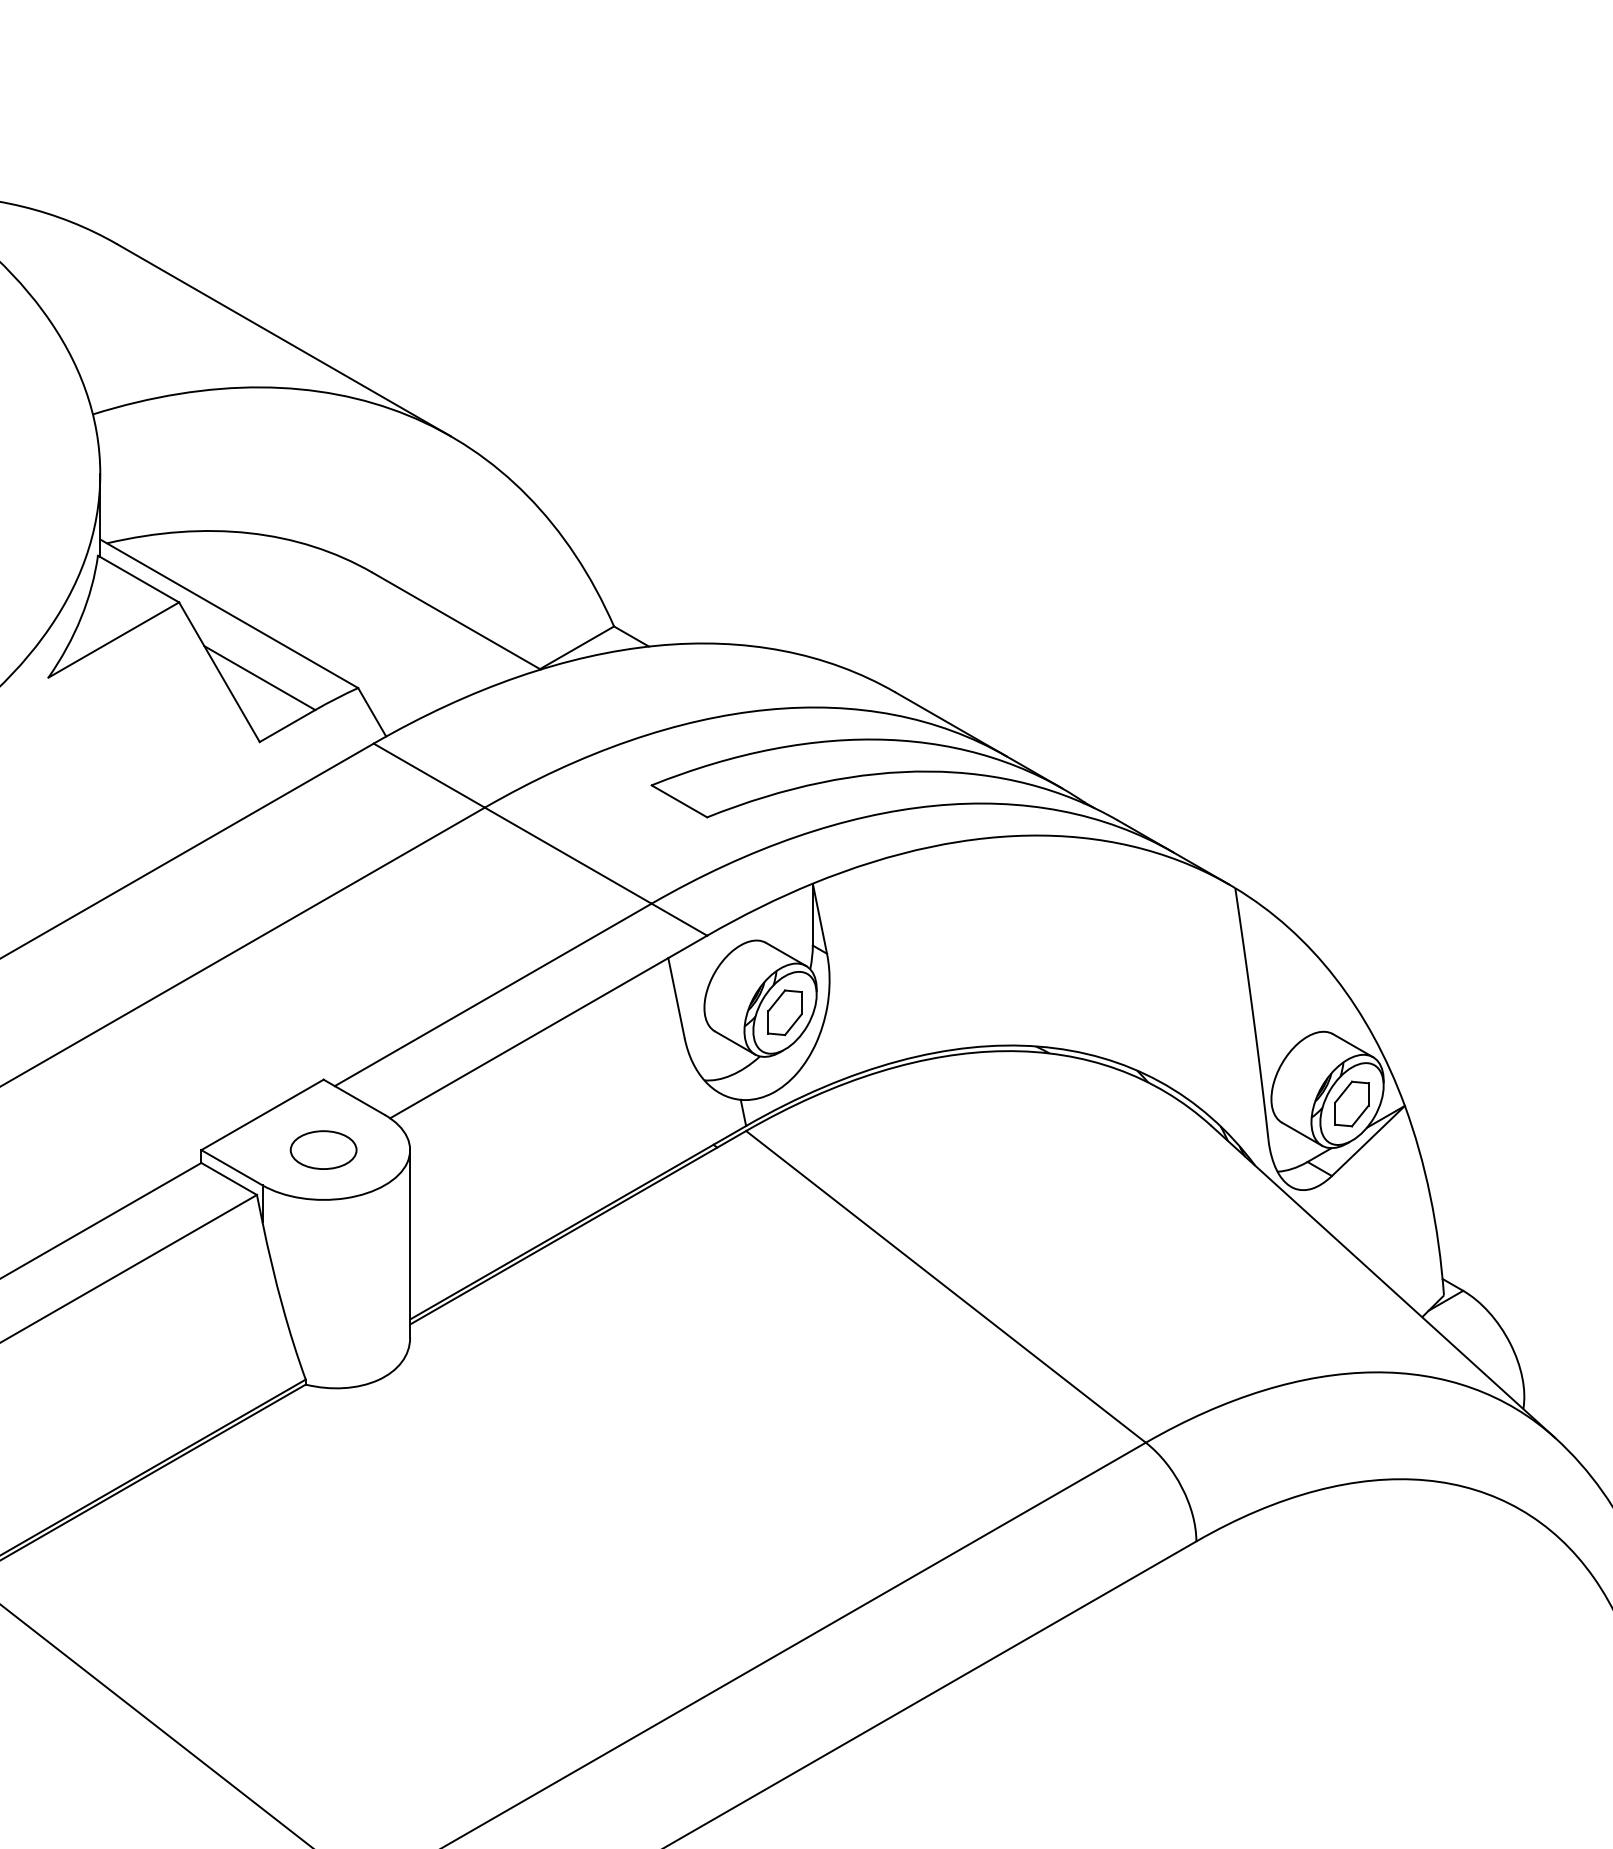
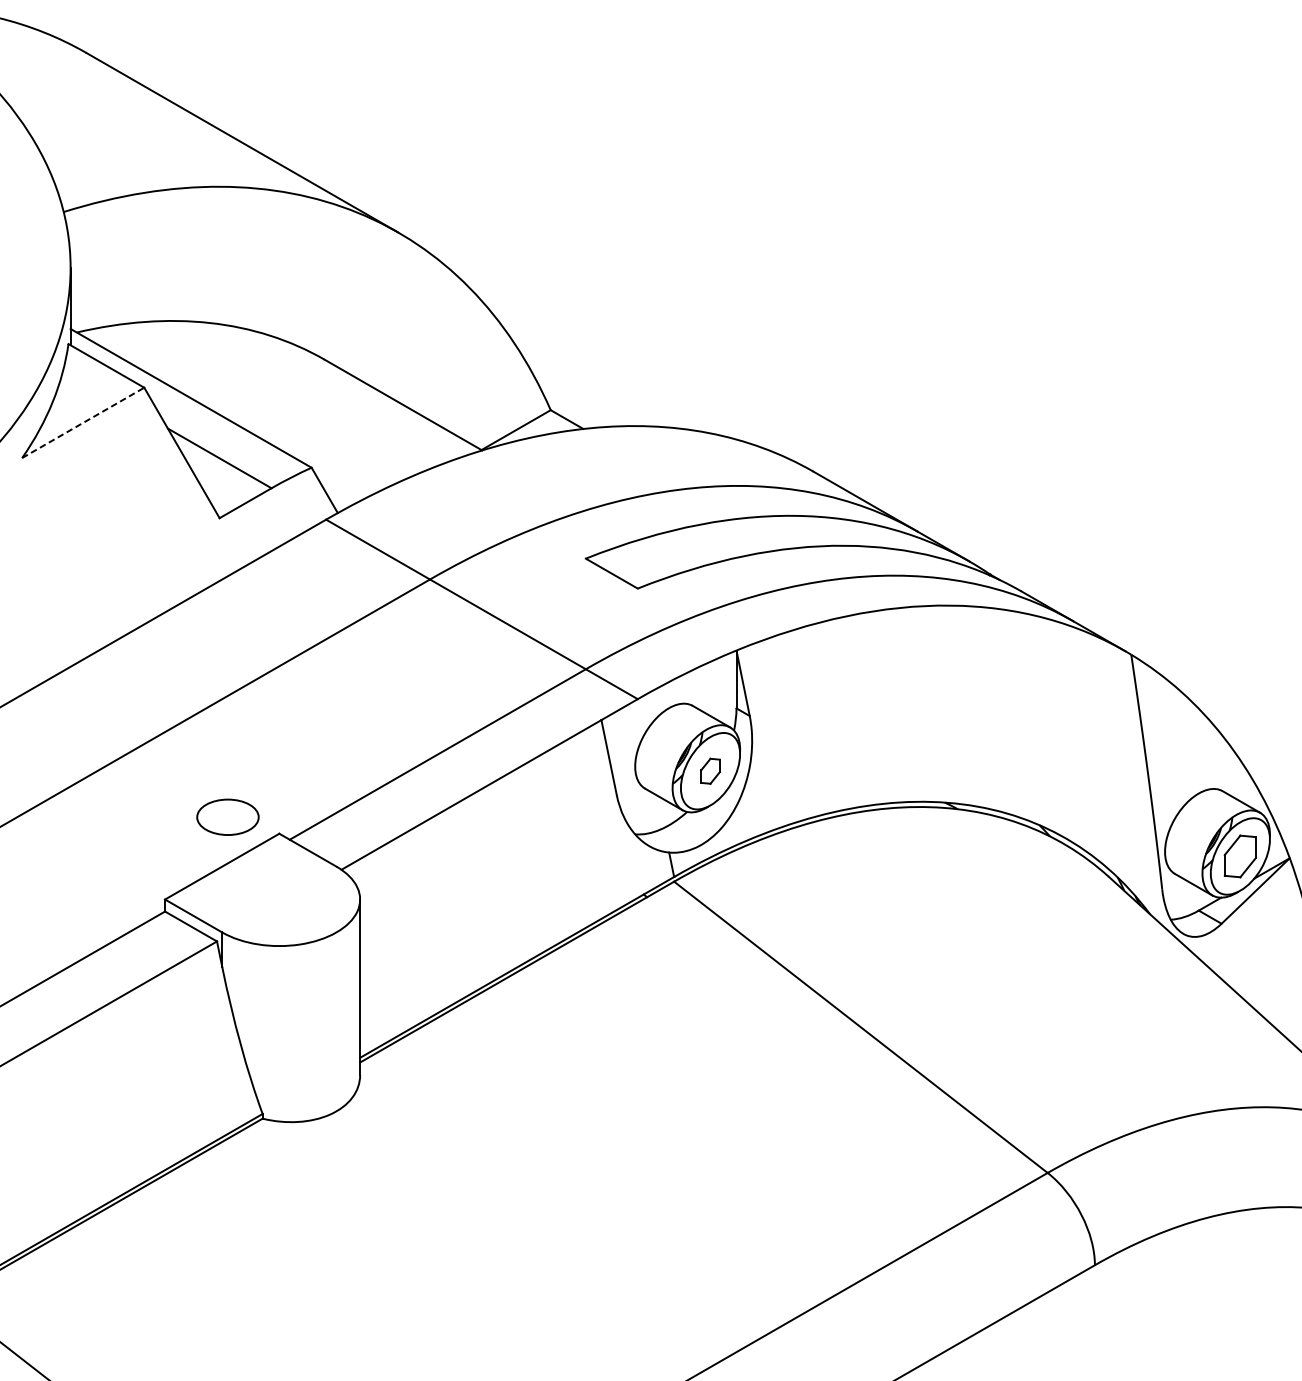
line: (114, 639) -> (83, 422), solid -> dashed
part: (784, 1012) -> (710, 770), size x0.6
part: (323, 1149) -> (227, 816), moved

